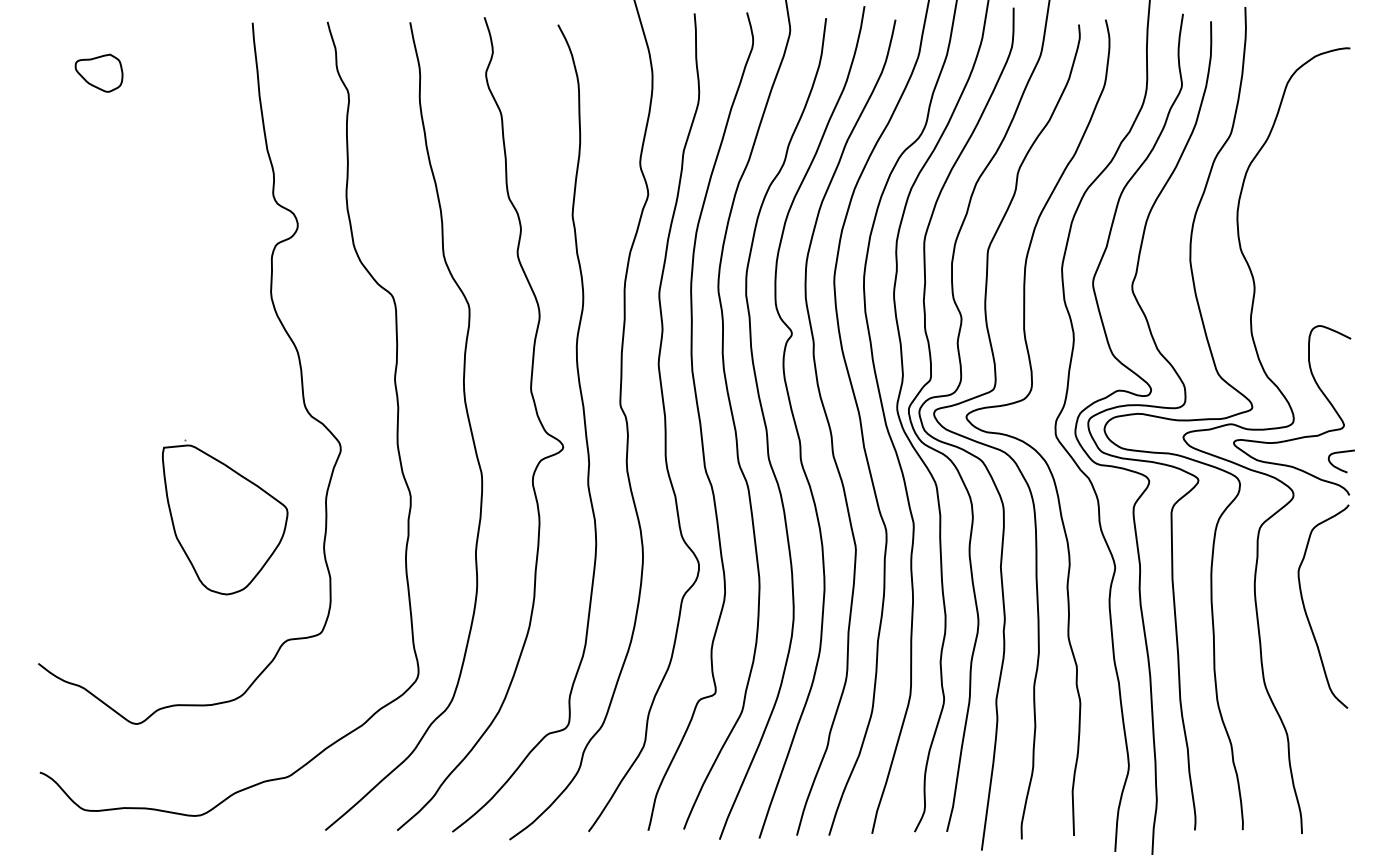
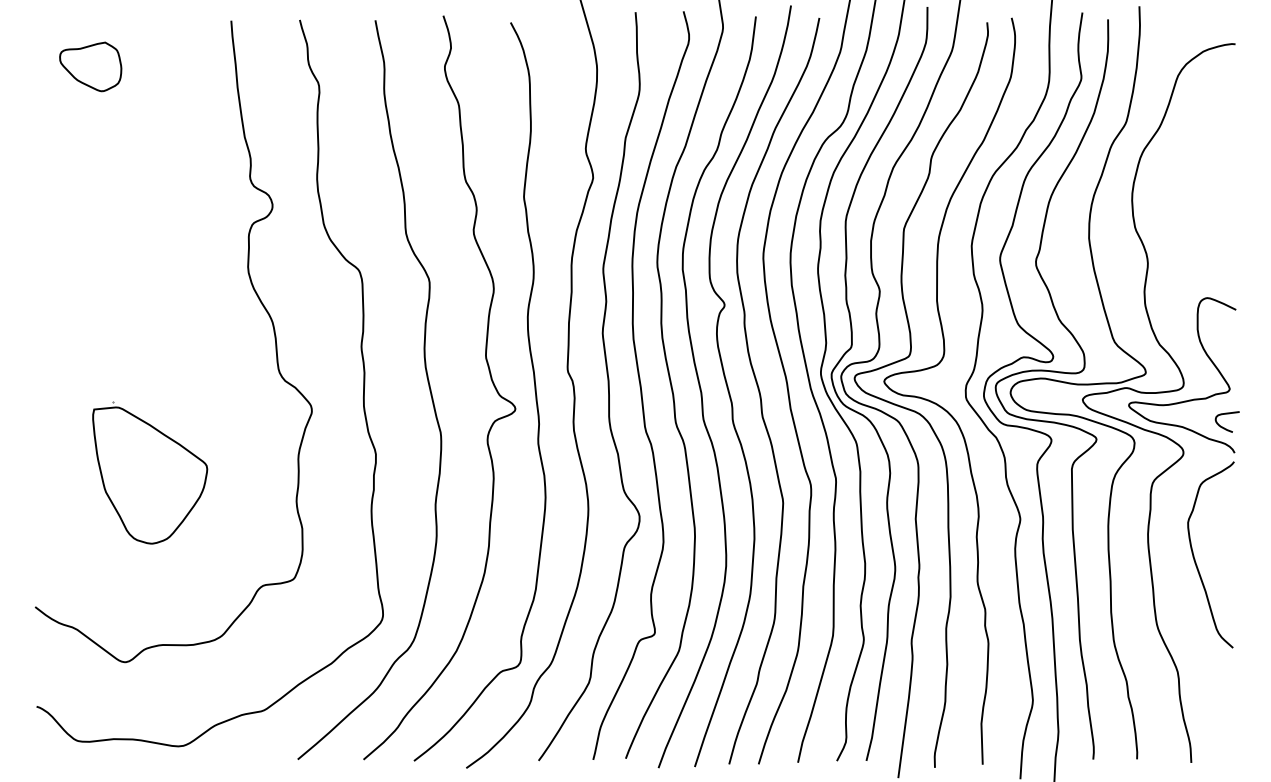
part: (98, 72) -> (90, 66), size x1.43
part: (225, 516) -> (150, 472), moved

